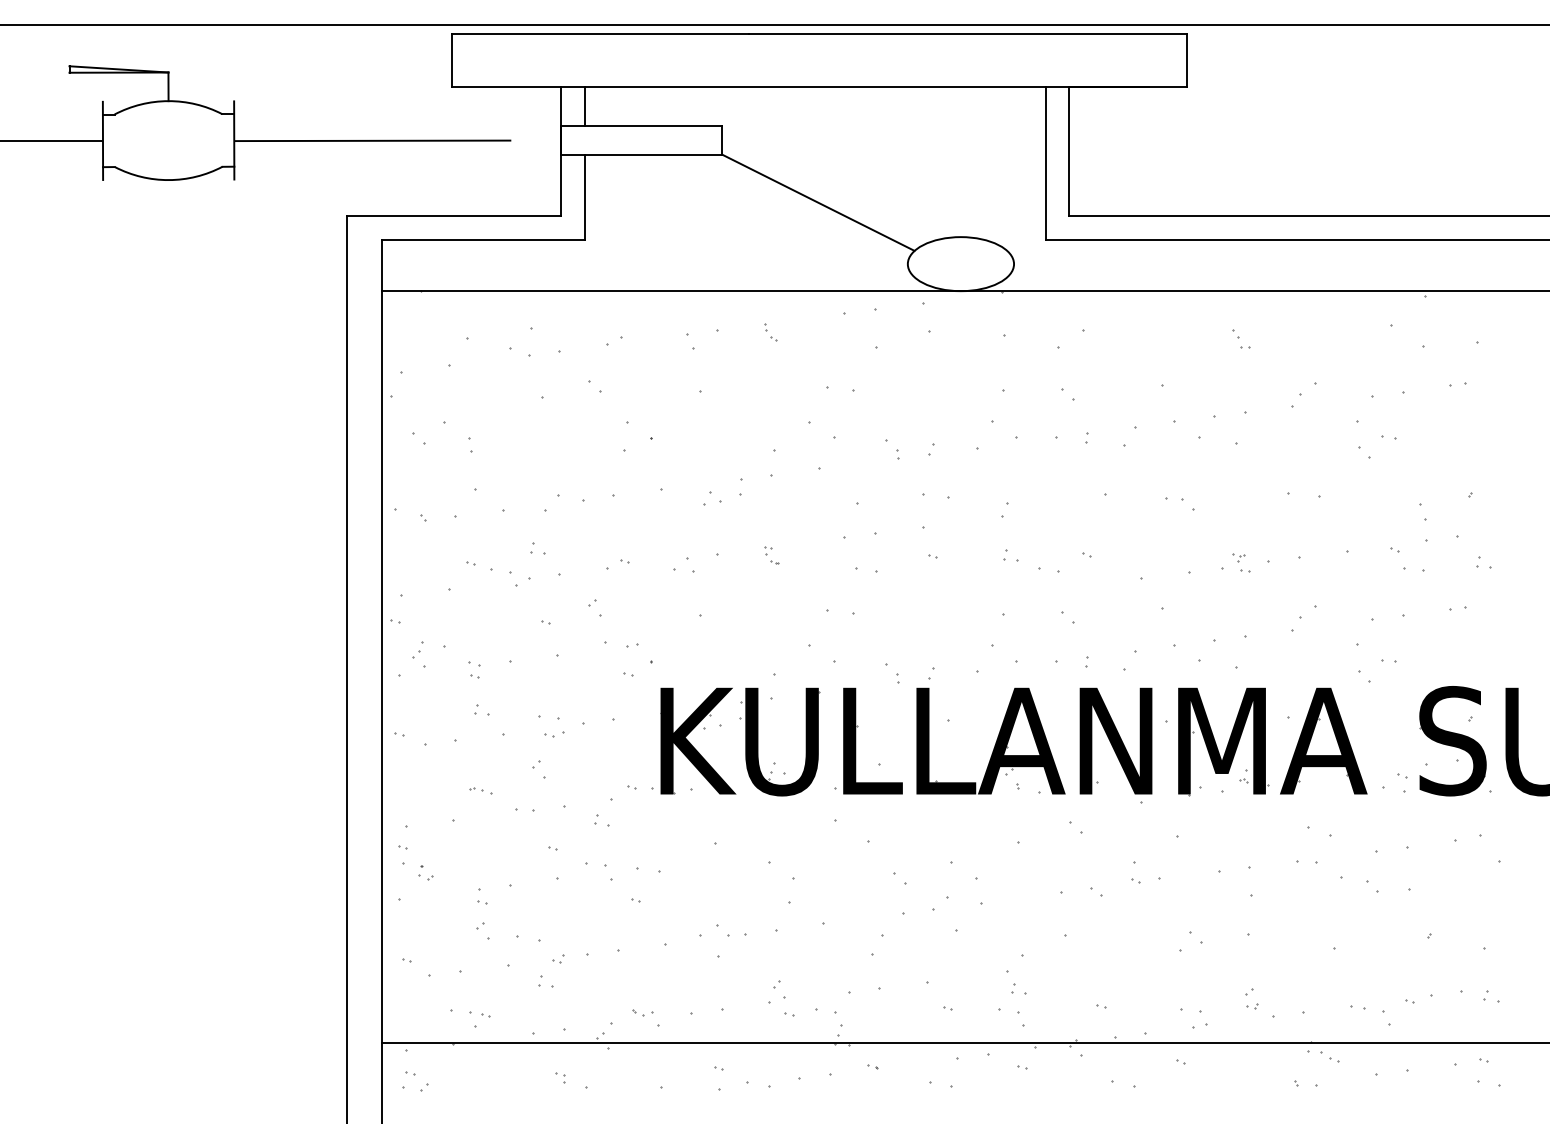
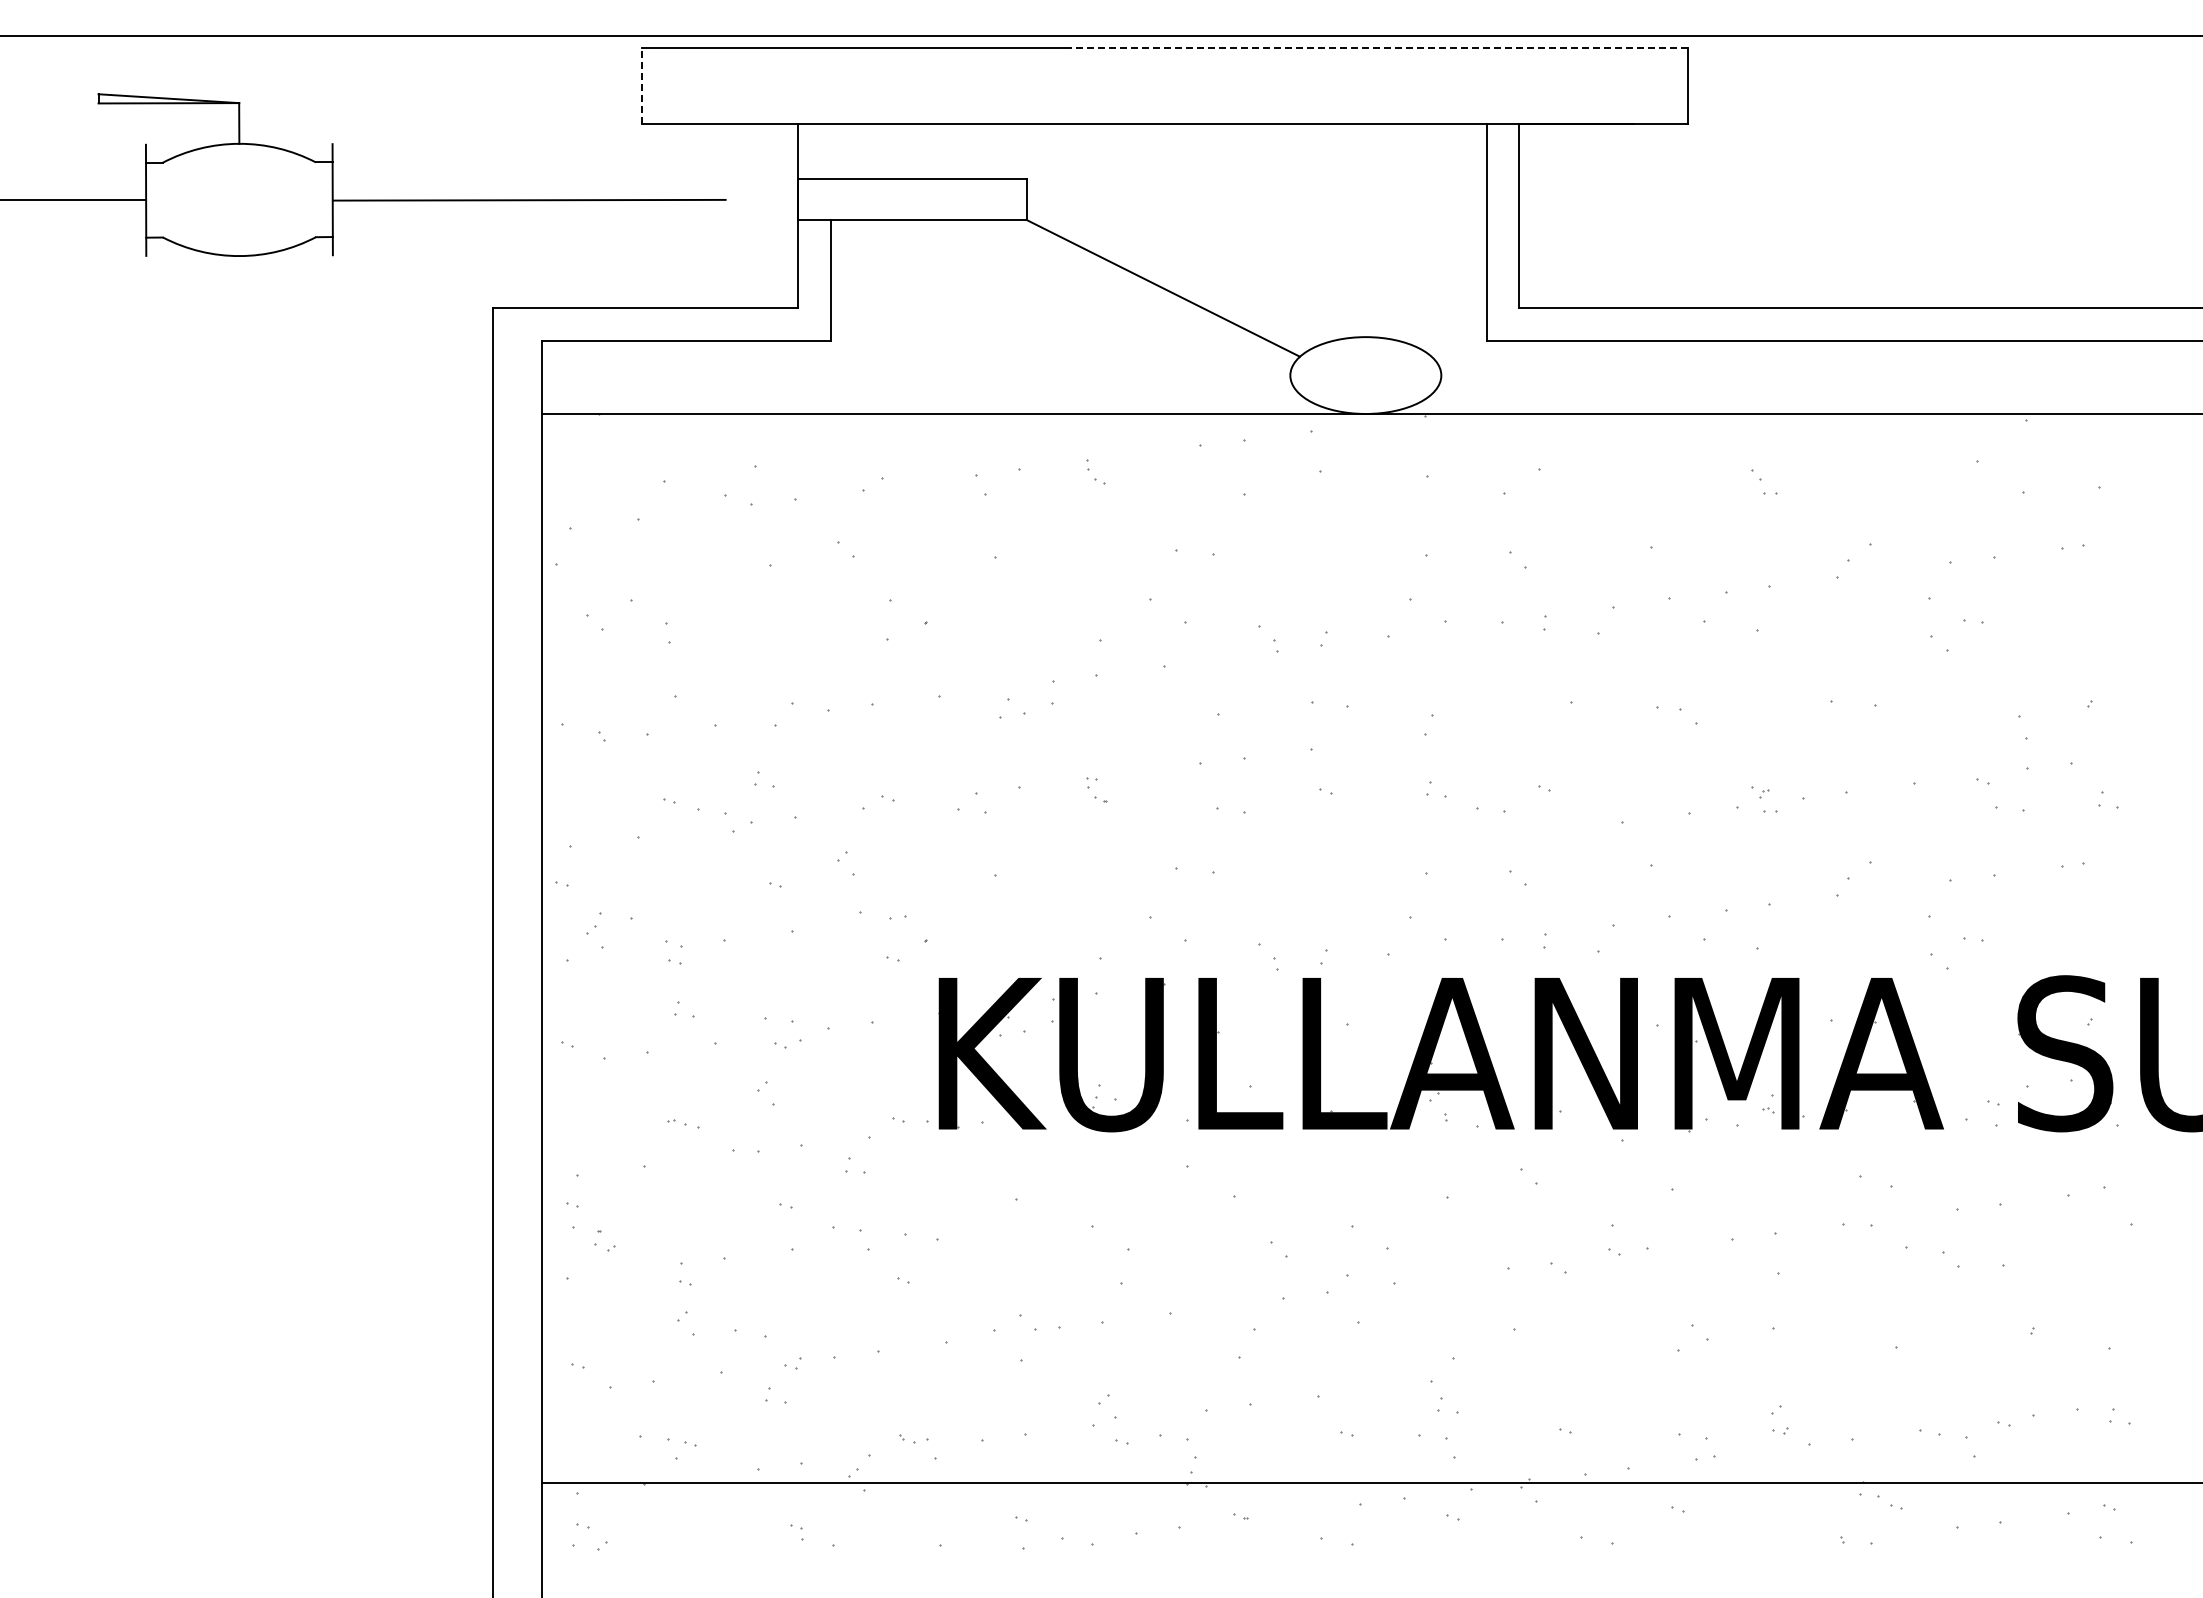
line: (967, 33) -> (1375, 47), solid -> dashed
line: (452, 60) -> (642, 85), solid -> dashed
line: (584, 106) -> (830, 151), removed

